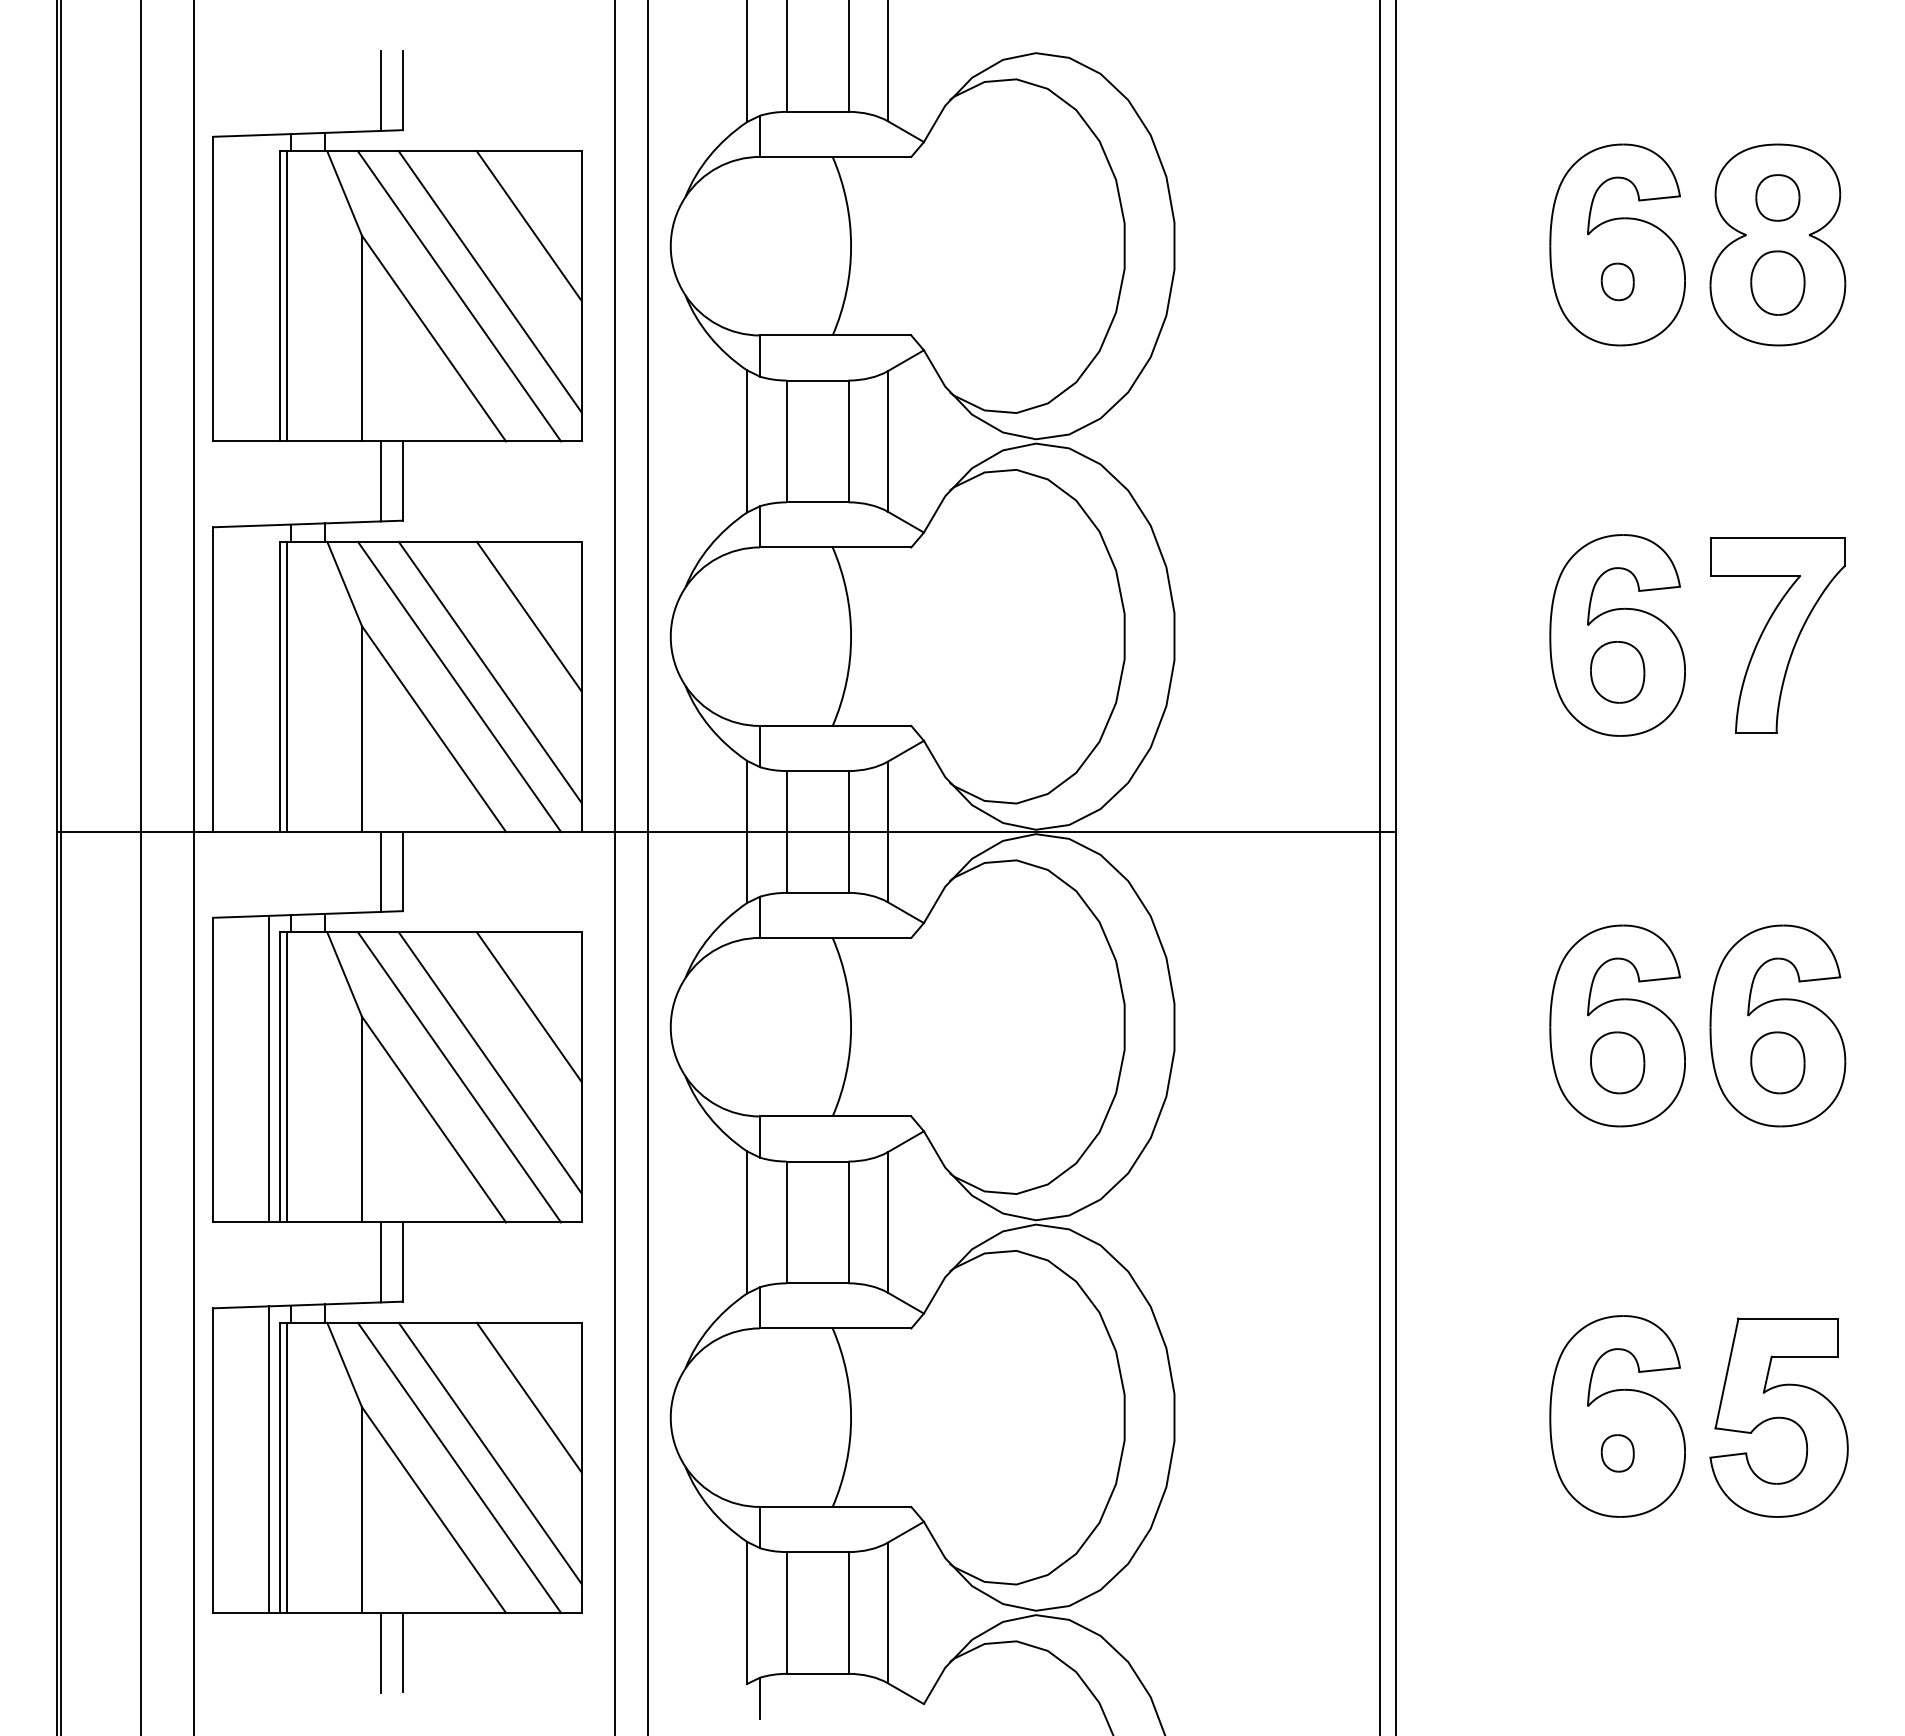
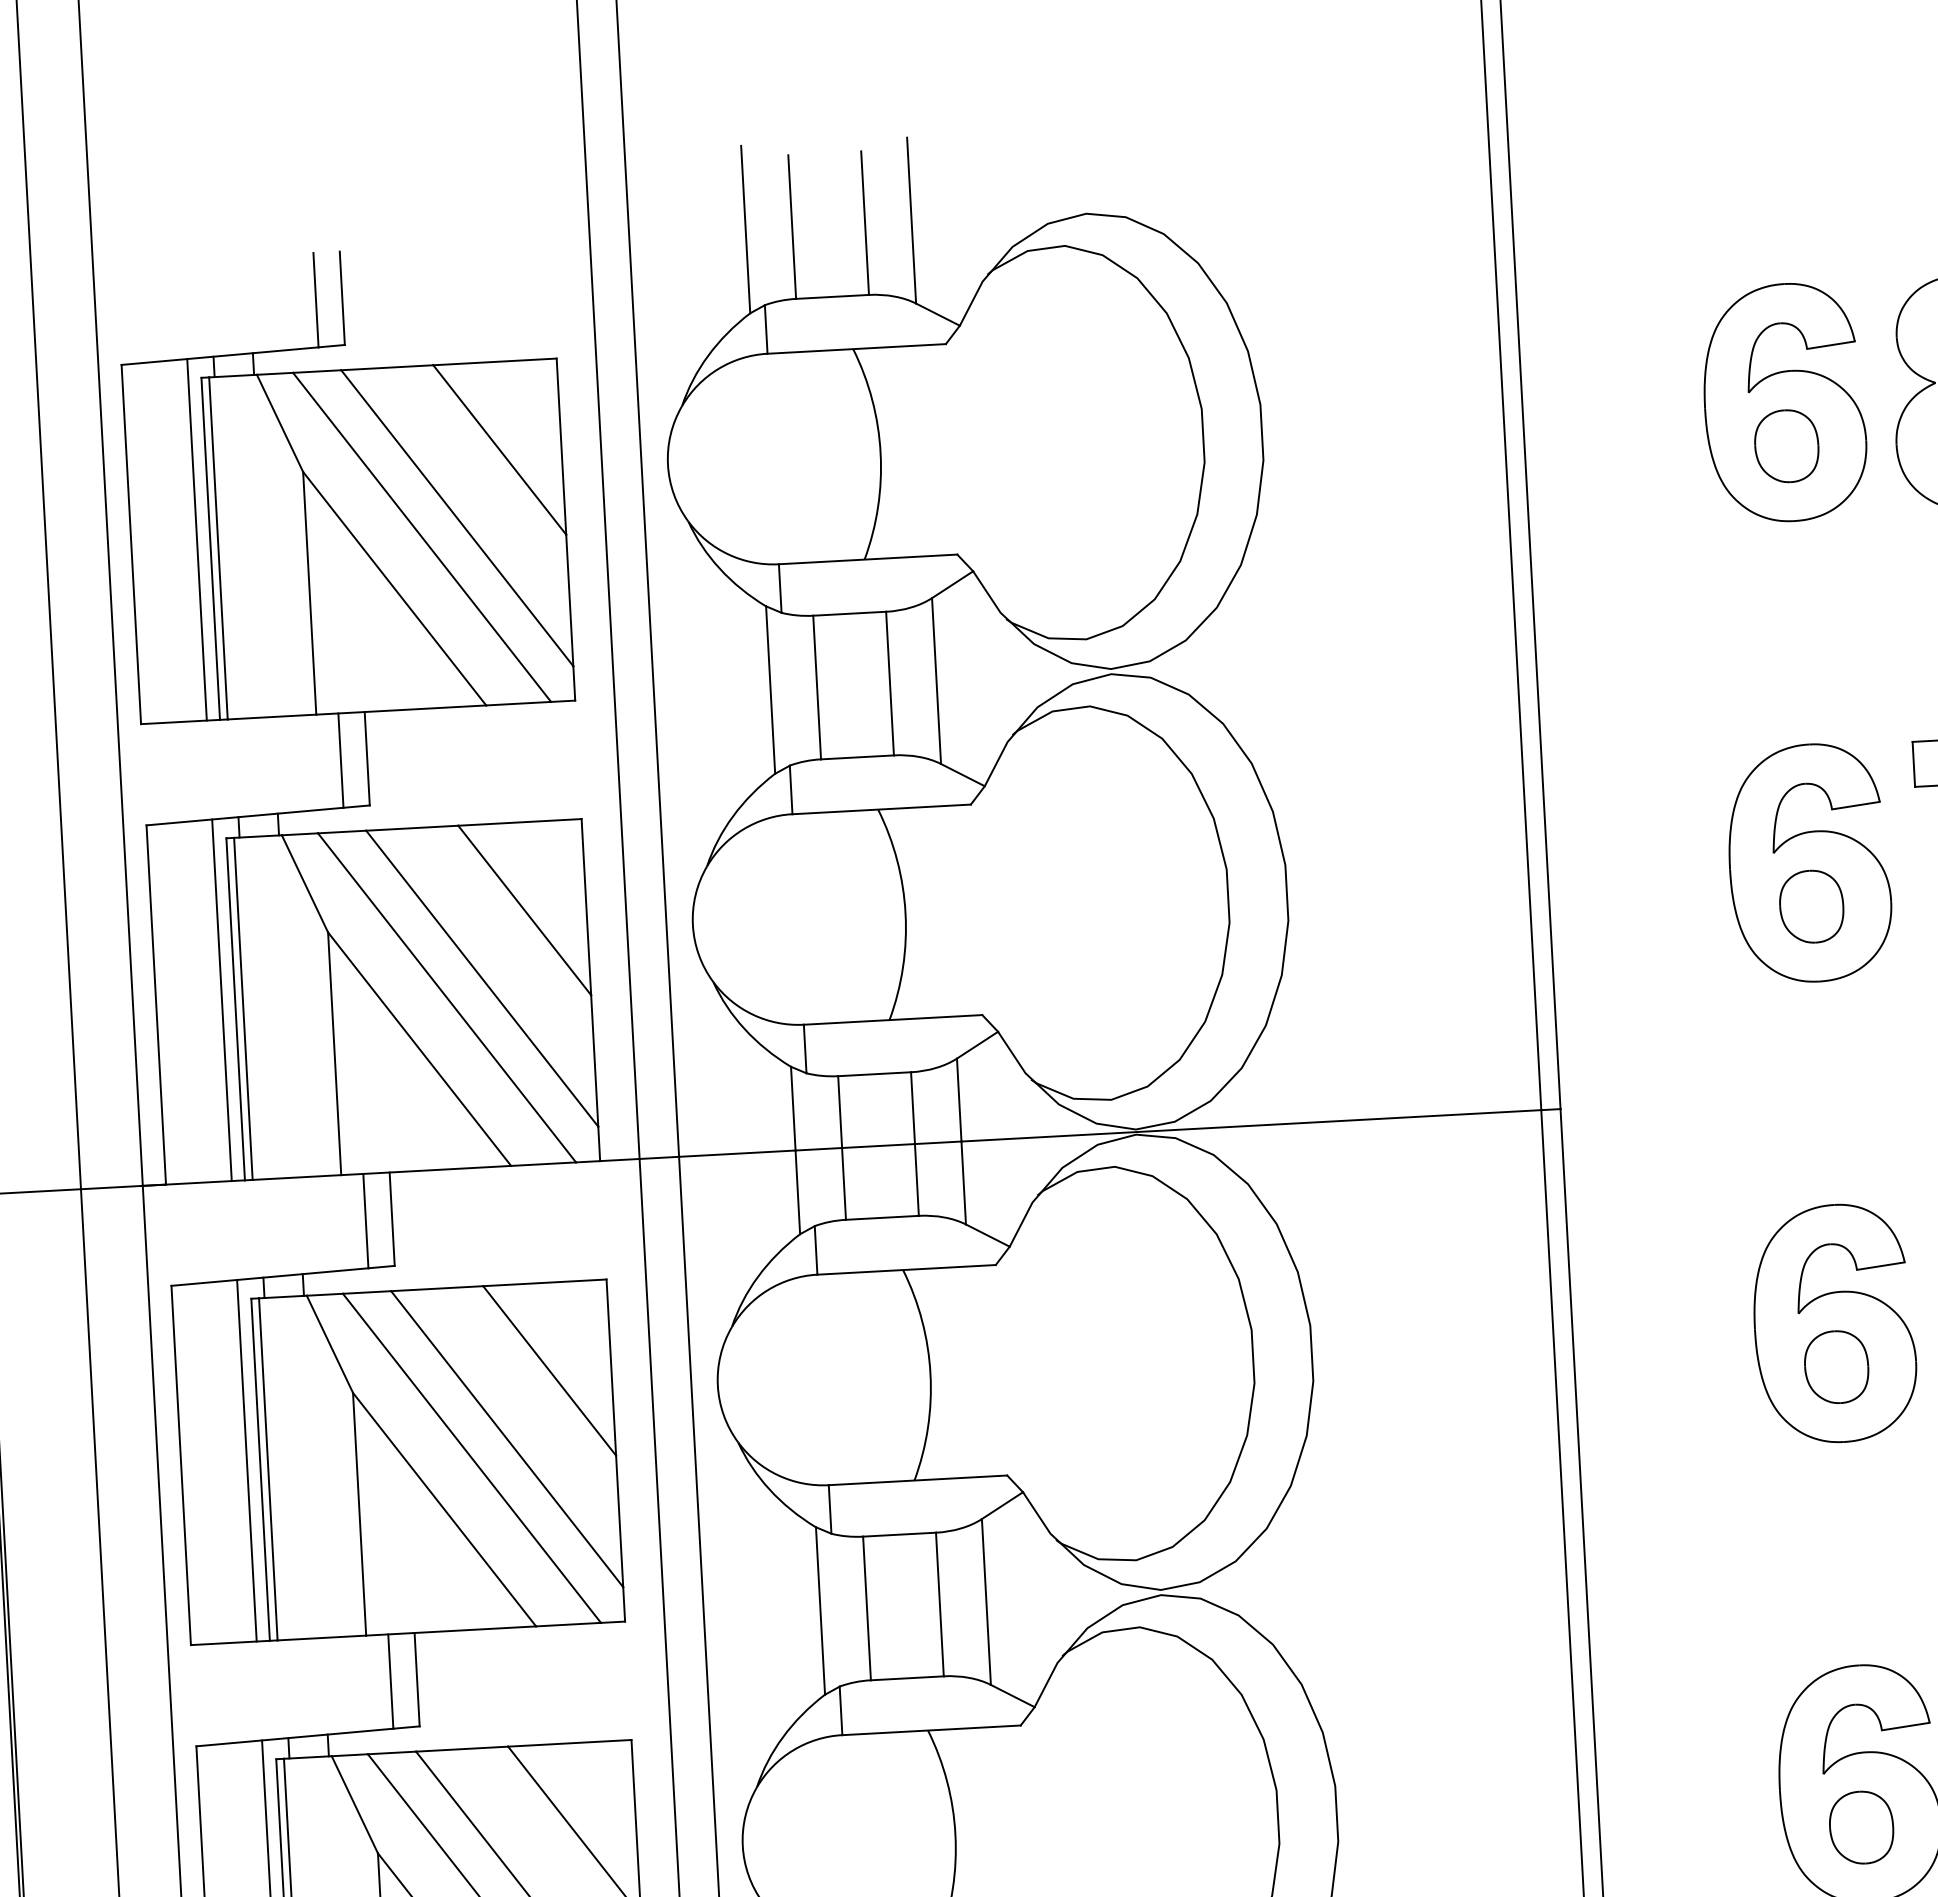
part: (1617, 281) -> (1786, 445), size x1.67
line: (269, 287) -> (197, 539), added
line: (269, 678) -> (222, 1000), added
part: (1617, 1453) -> (1861, 1827), size x1.67

